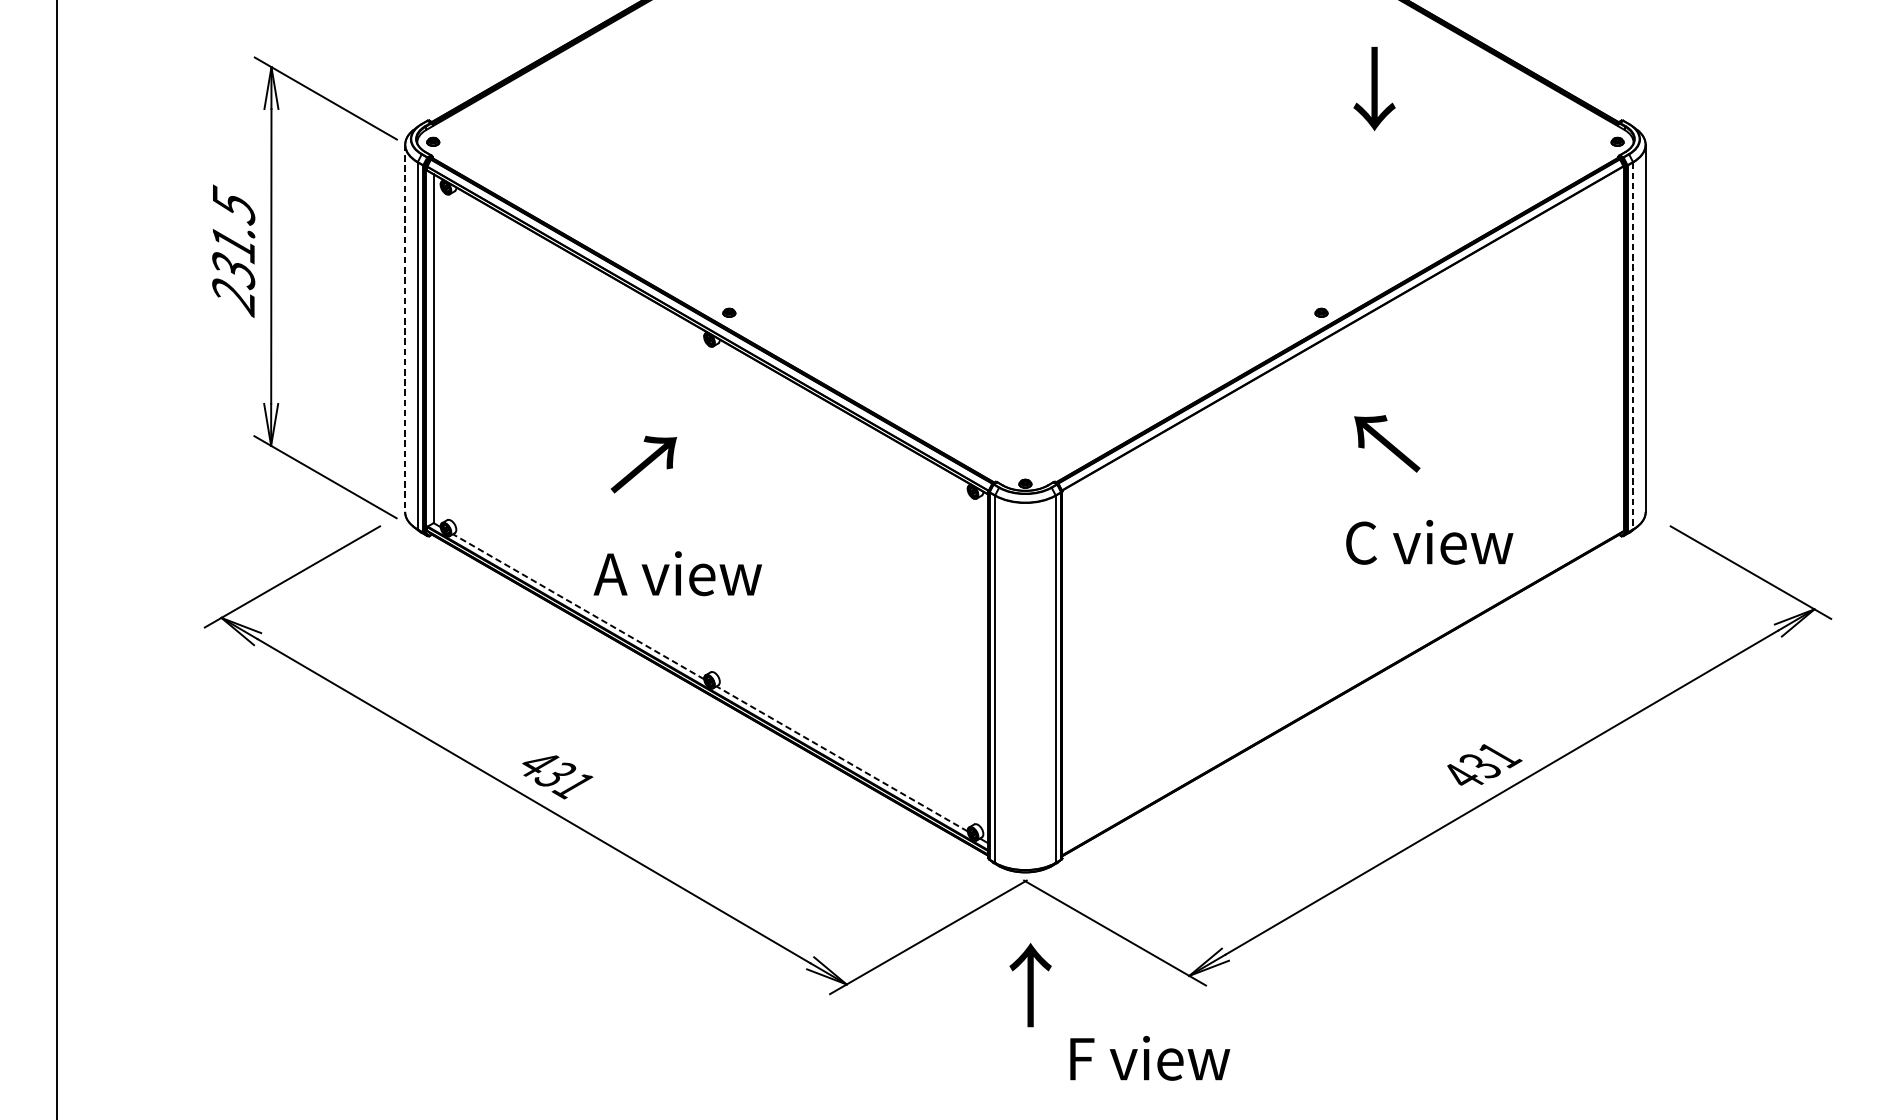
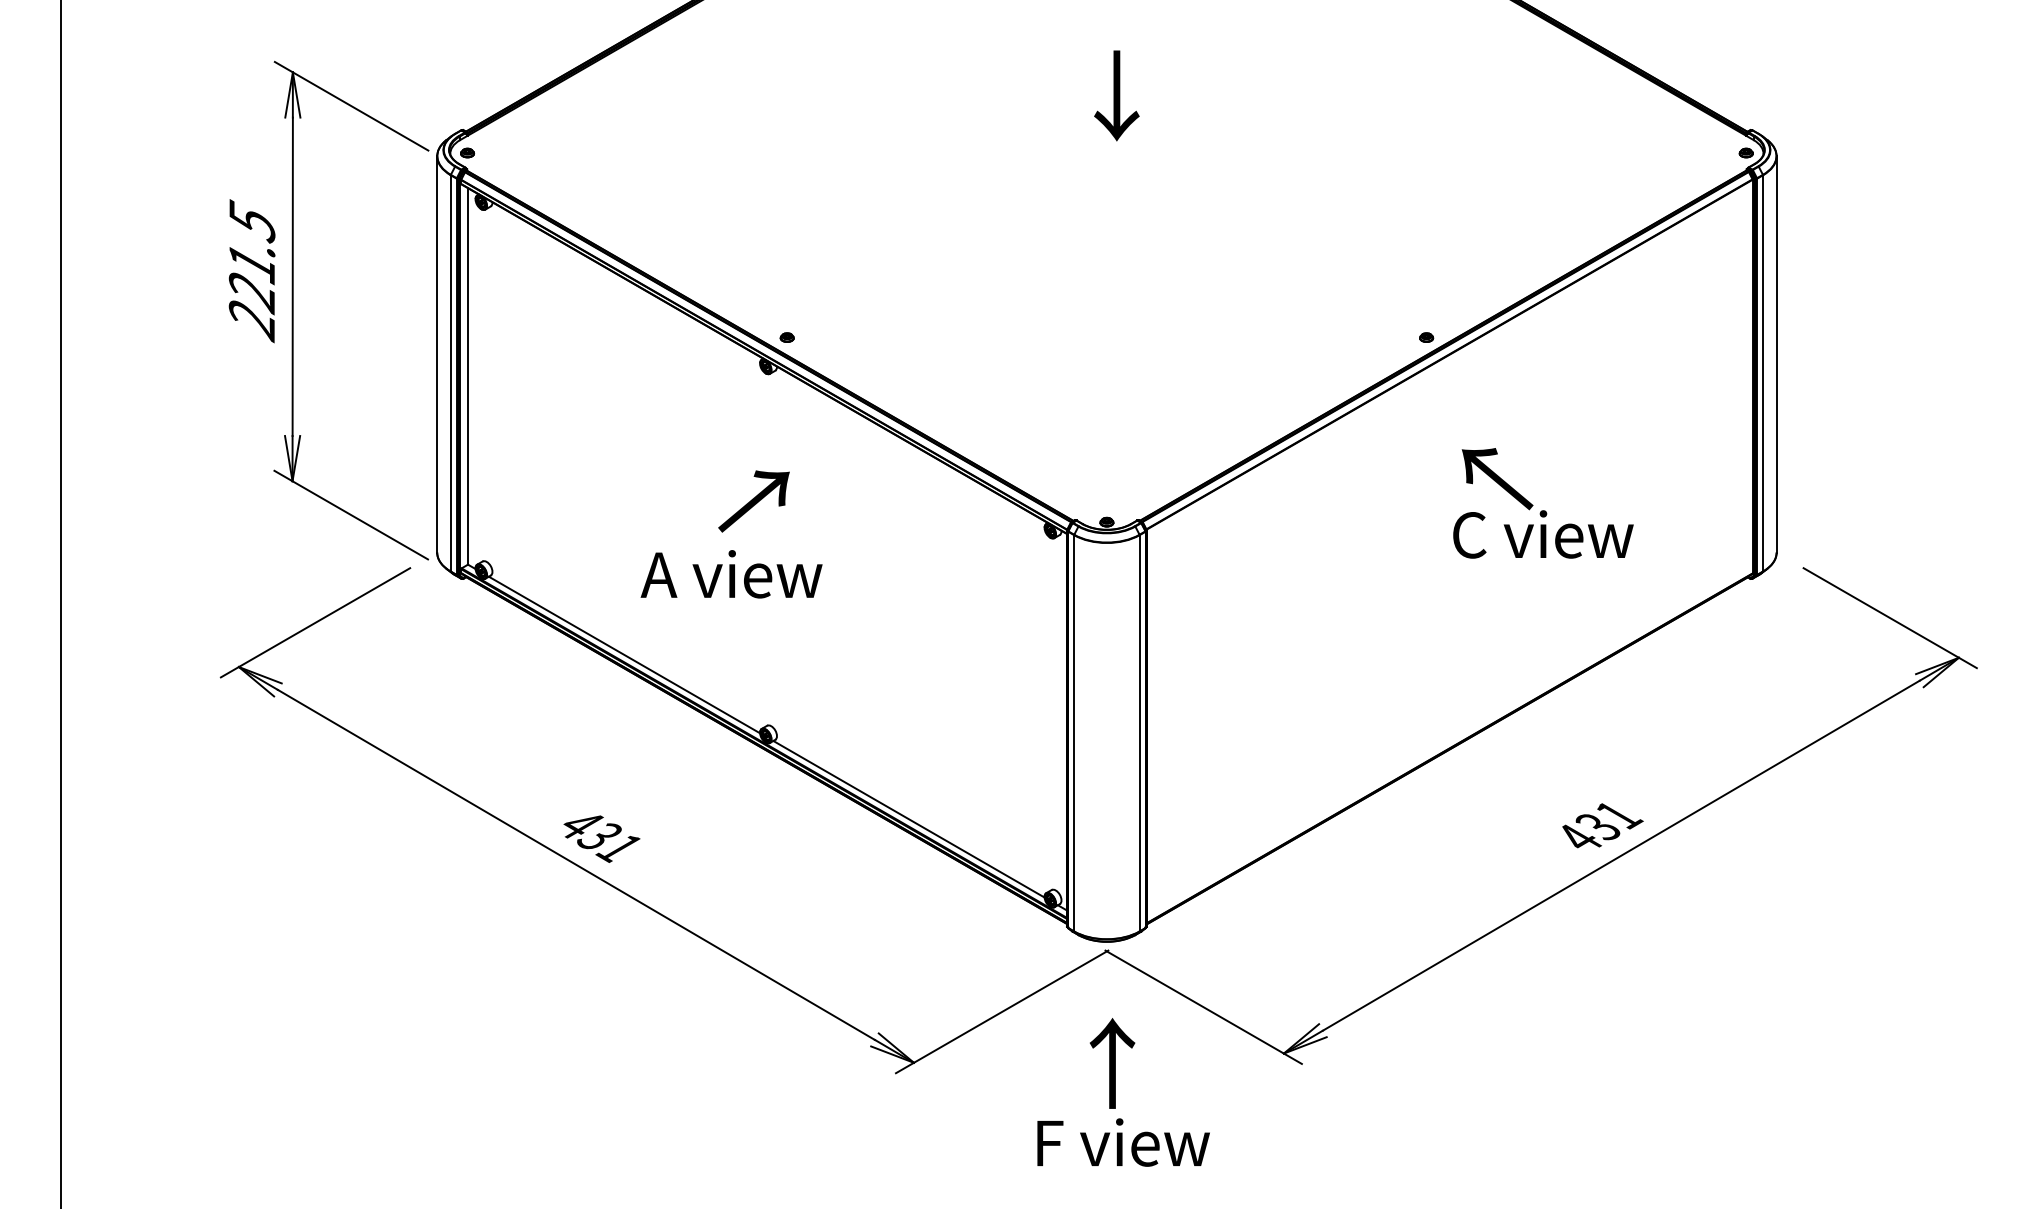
text: (1374, 88) -> (1116, 95), moved
text: (234, 271) -> (252, 293), 231.5 -> 221.5
line: (405, 328) -> (437, 354), dashed -> solid
line: (1633, 346) -> (1763, 373), dashed -> solid
text: (643, 464) -> (753, 501), moved
text: (1429, 542) -> (1543, 534), moved
text: (677, 573) -> (731, 574), moved
line: (578, 607) -> (624, 655), dashed -> solid
line: (842, 759) -> (909, 819), dashed -> solid
text: (1150, 1058) -> (1123, 1142), moved

